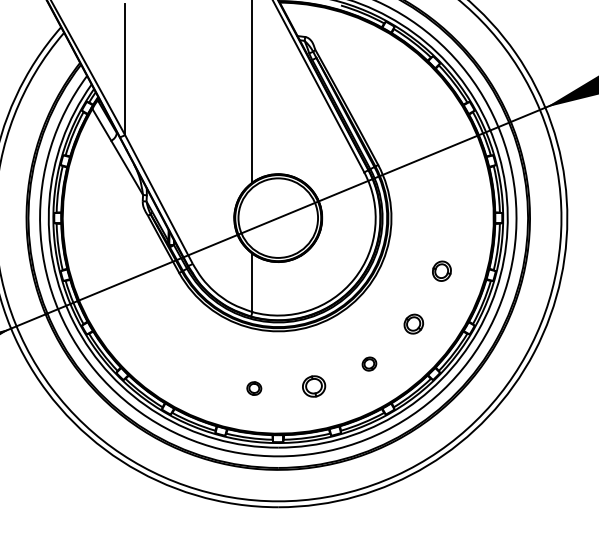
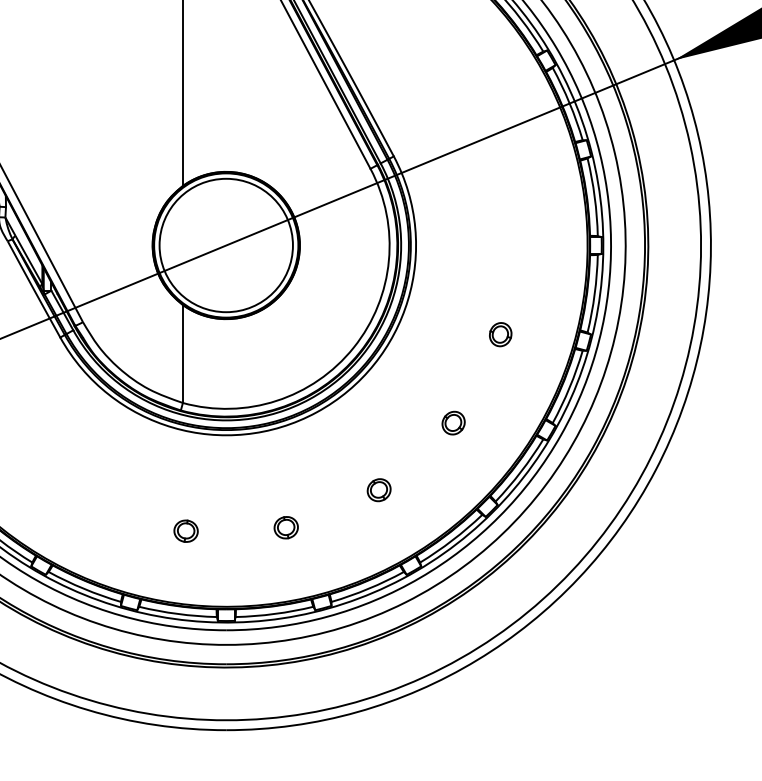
part: (441, 271) -> (499, 334), size x0.71
part: (413, 323) -> (452, 422), size x0.71
part: (313, 386) -> (285, 527), size x0.62

